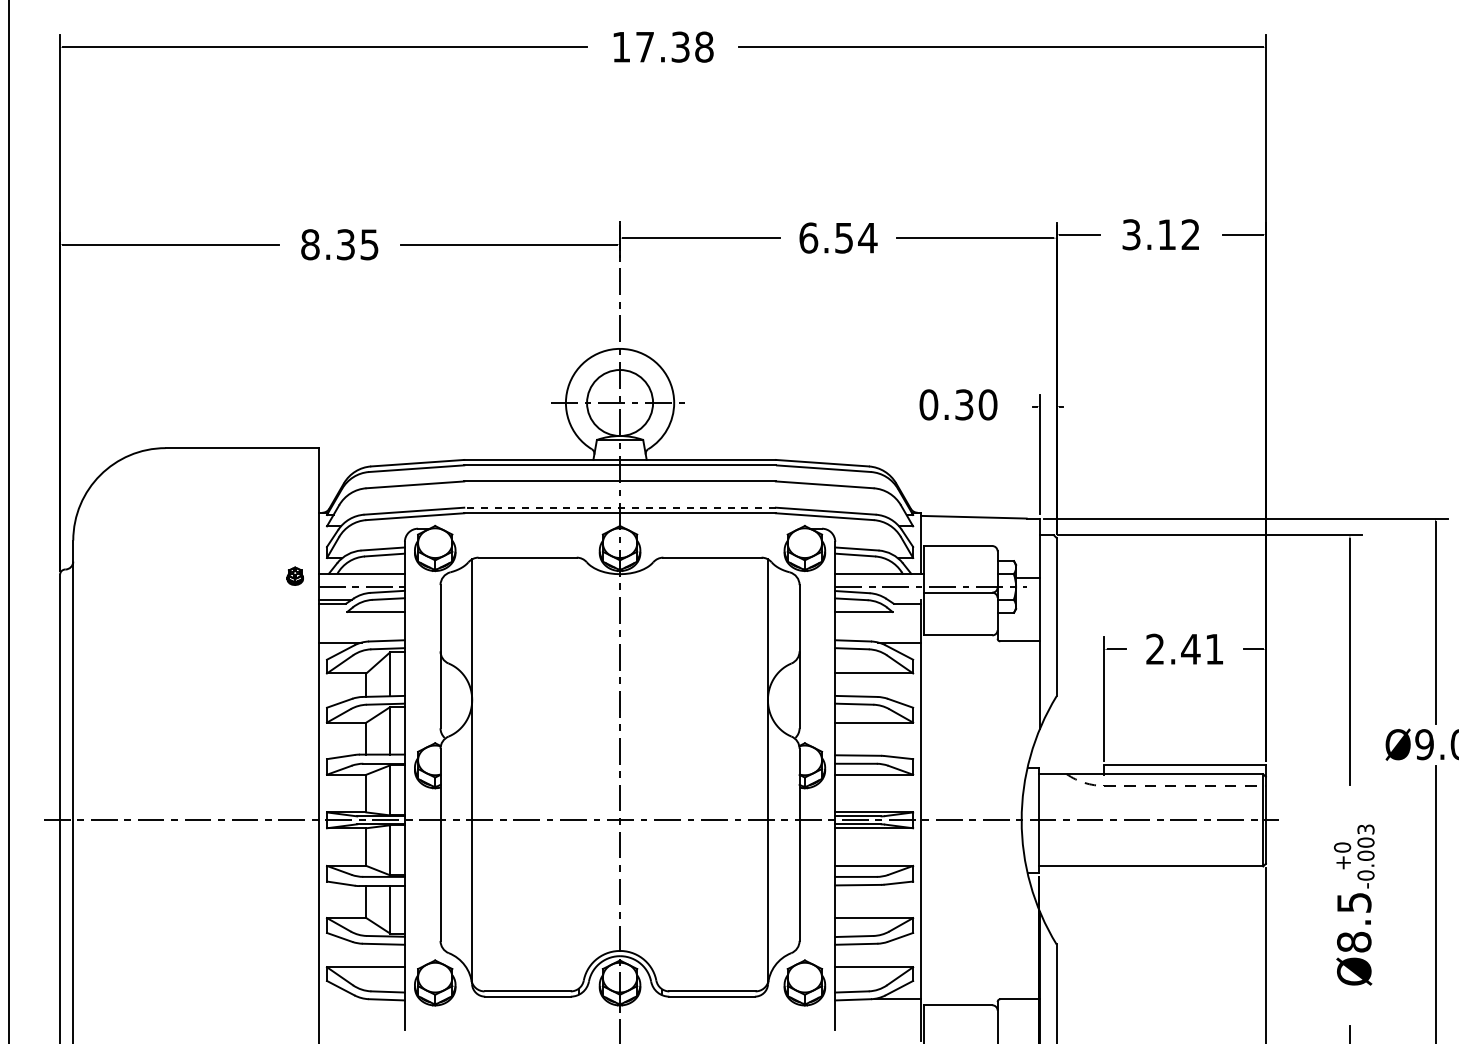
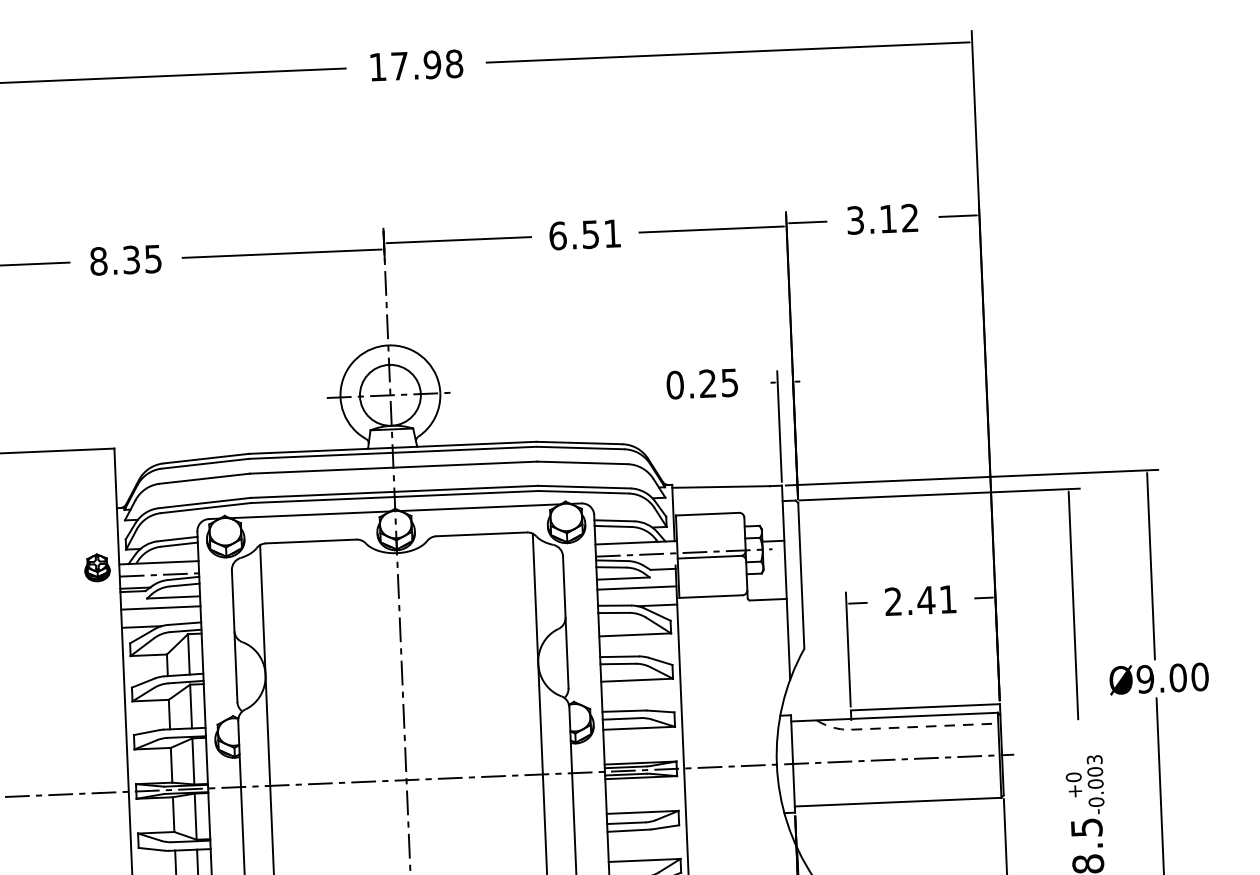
text: (680, 46) -> (432, 64), 17.38 -> 17.98
text: (867, 238) -> (612, 234), 6.54 -> 6.51
text: (976, 404) -> (719, 382), 0.30 -> 0.25
line: (620, 507) -> (394, 491), dashed -> solid
line: (527, 528) -> (309, 514), added
line: (712, 528) -> (480, 507), added
part: (295, 575) -> (97, 566), size x1.67
line: (361, 622) -> (160, 607), added
line: (878, 622) -> (637, 587), added

